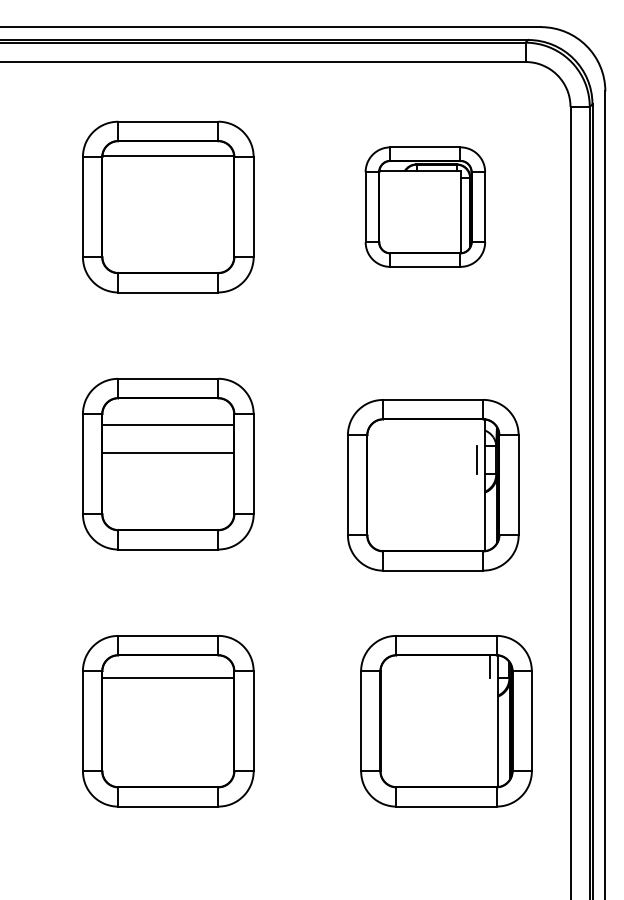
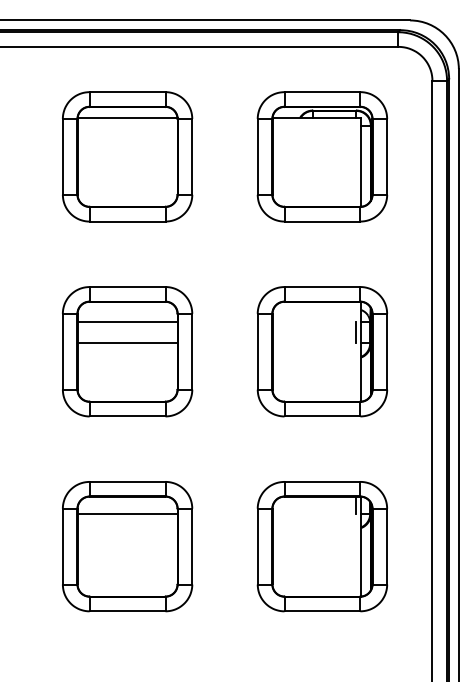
part: (425, 206) -> (322, 156), size x1.43
part: (433, 484) -> (322, 351), moved
part: (446, 721) -> (322, 546), moved

